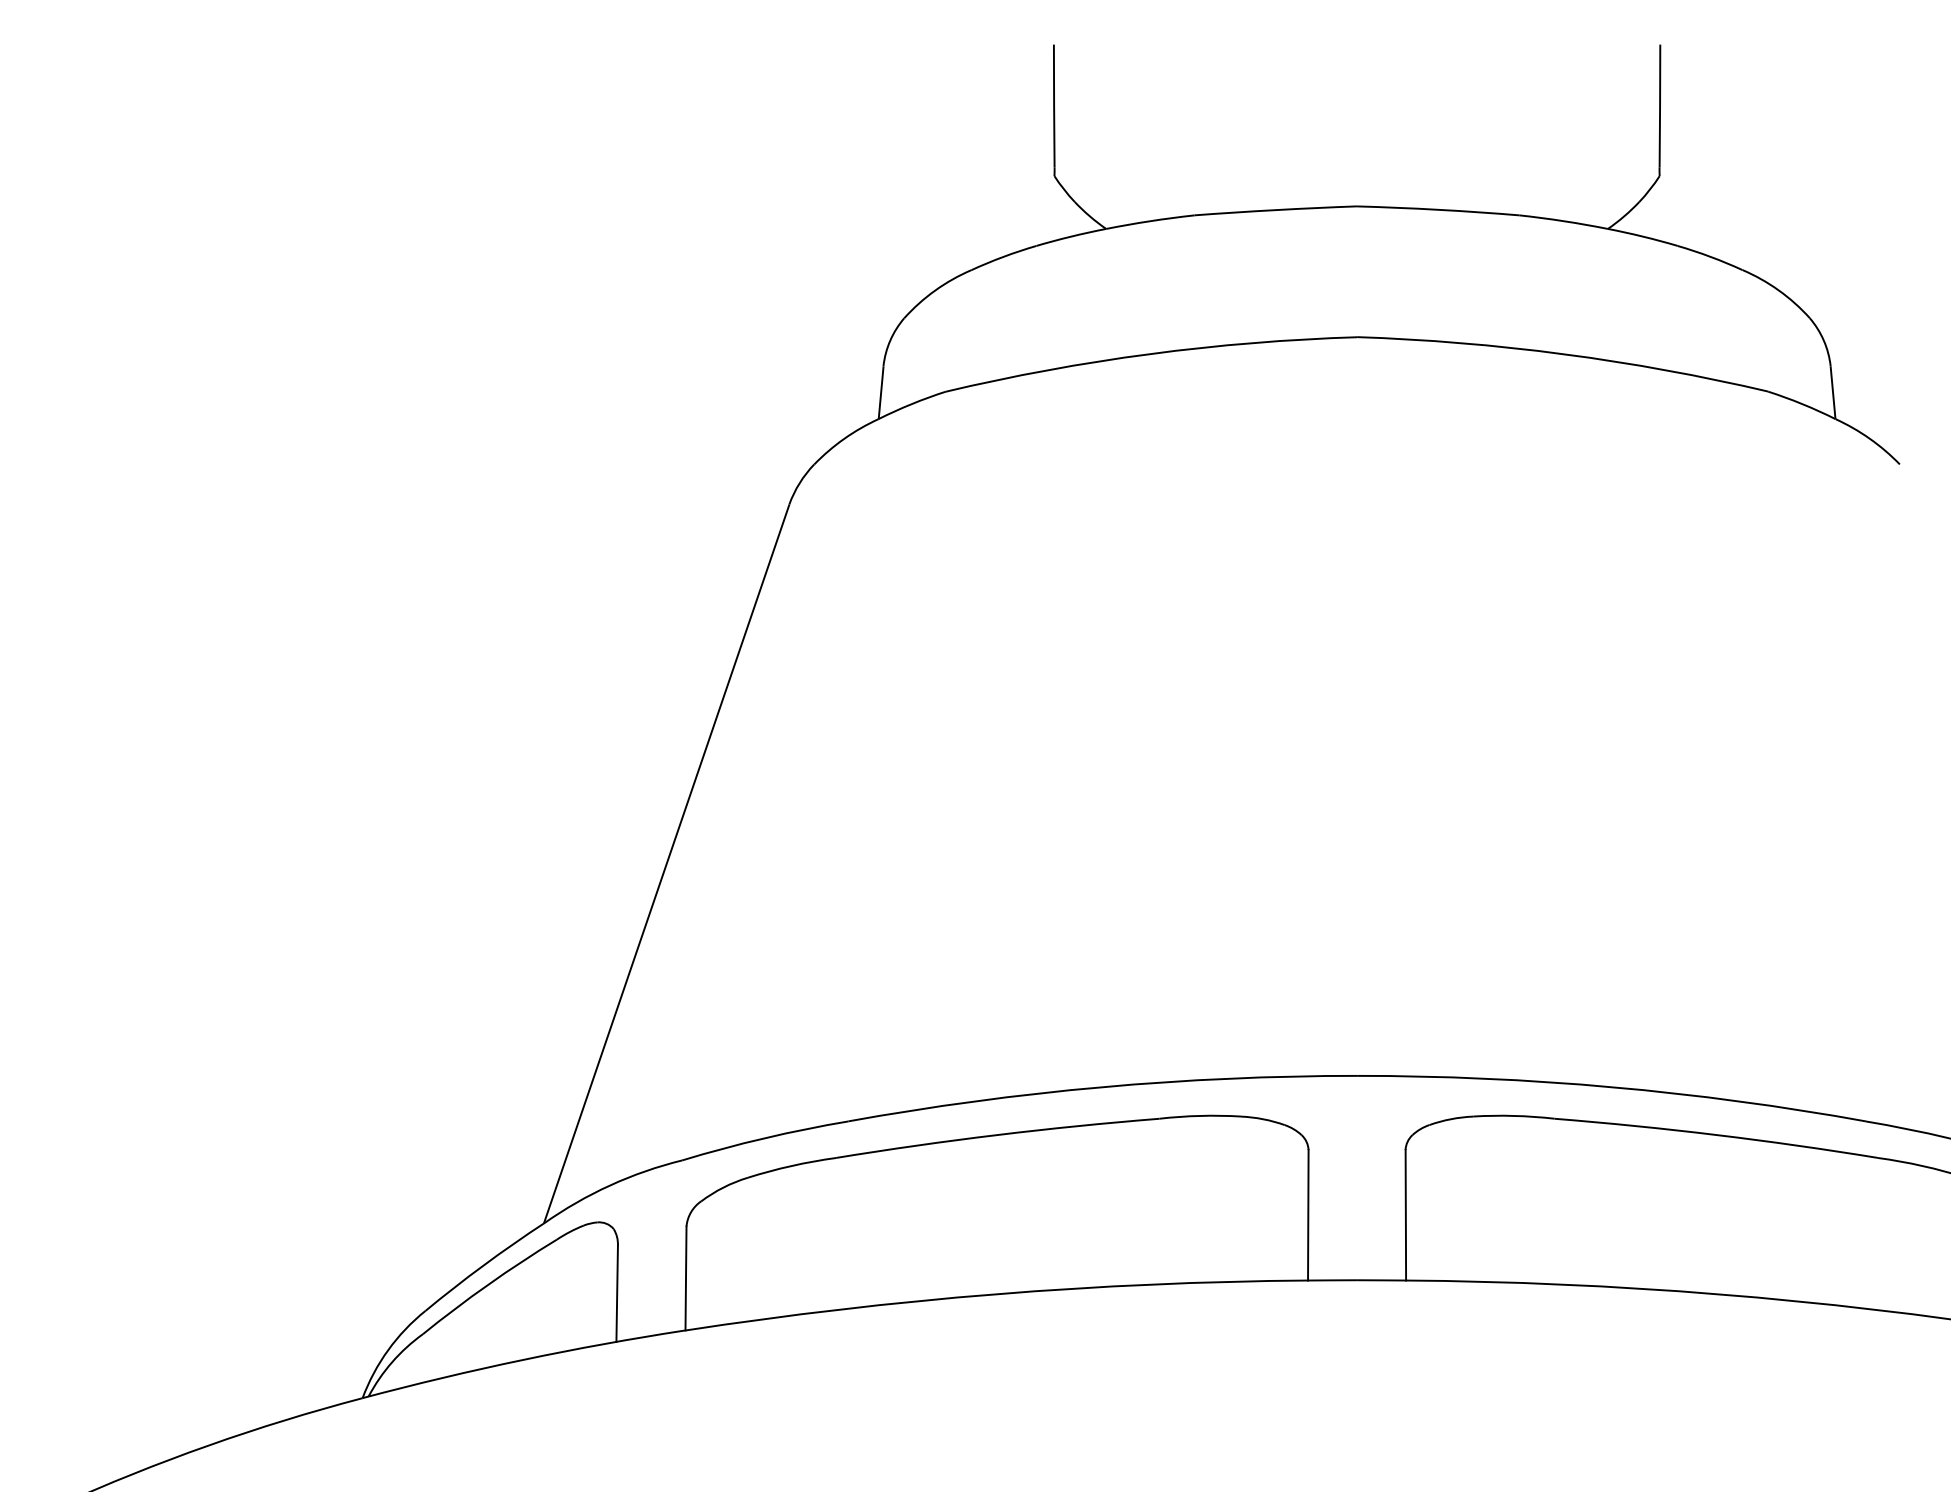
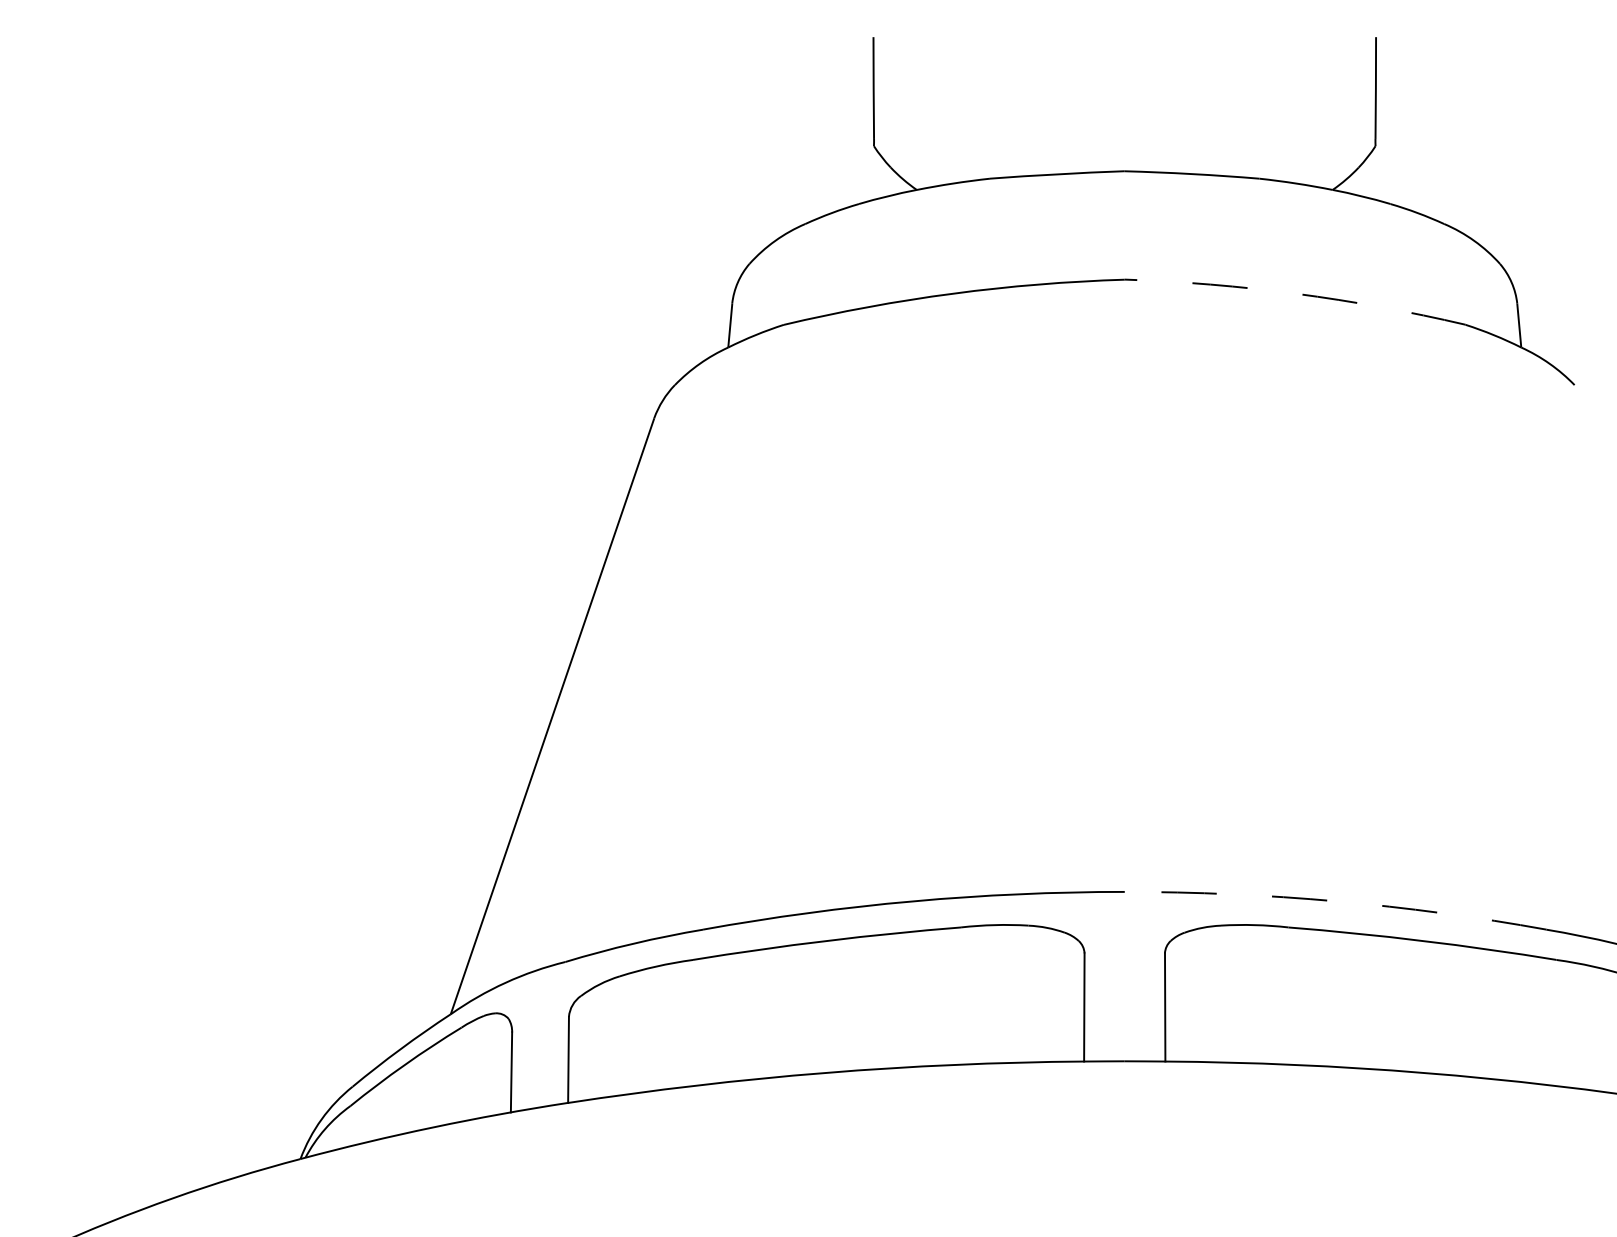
arc: (1564, 353) -> (1296, 293), solid -> dashed
arc: (1612, 1087) -> (1336, 901), solid -> dashed

